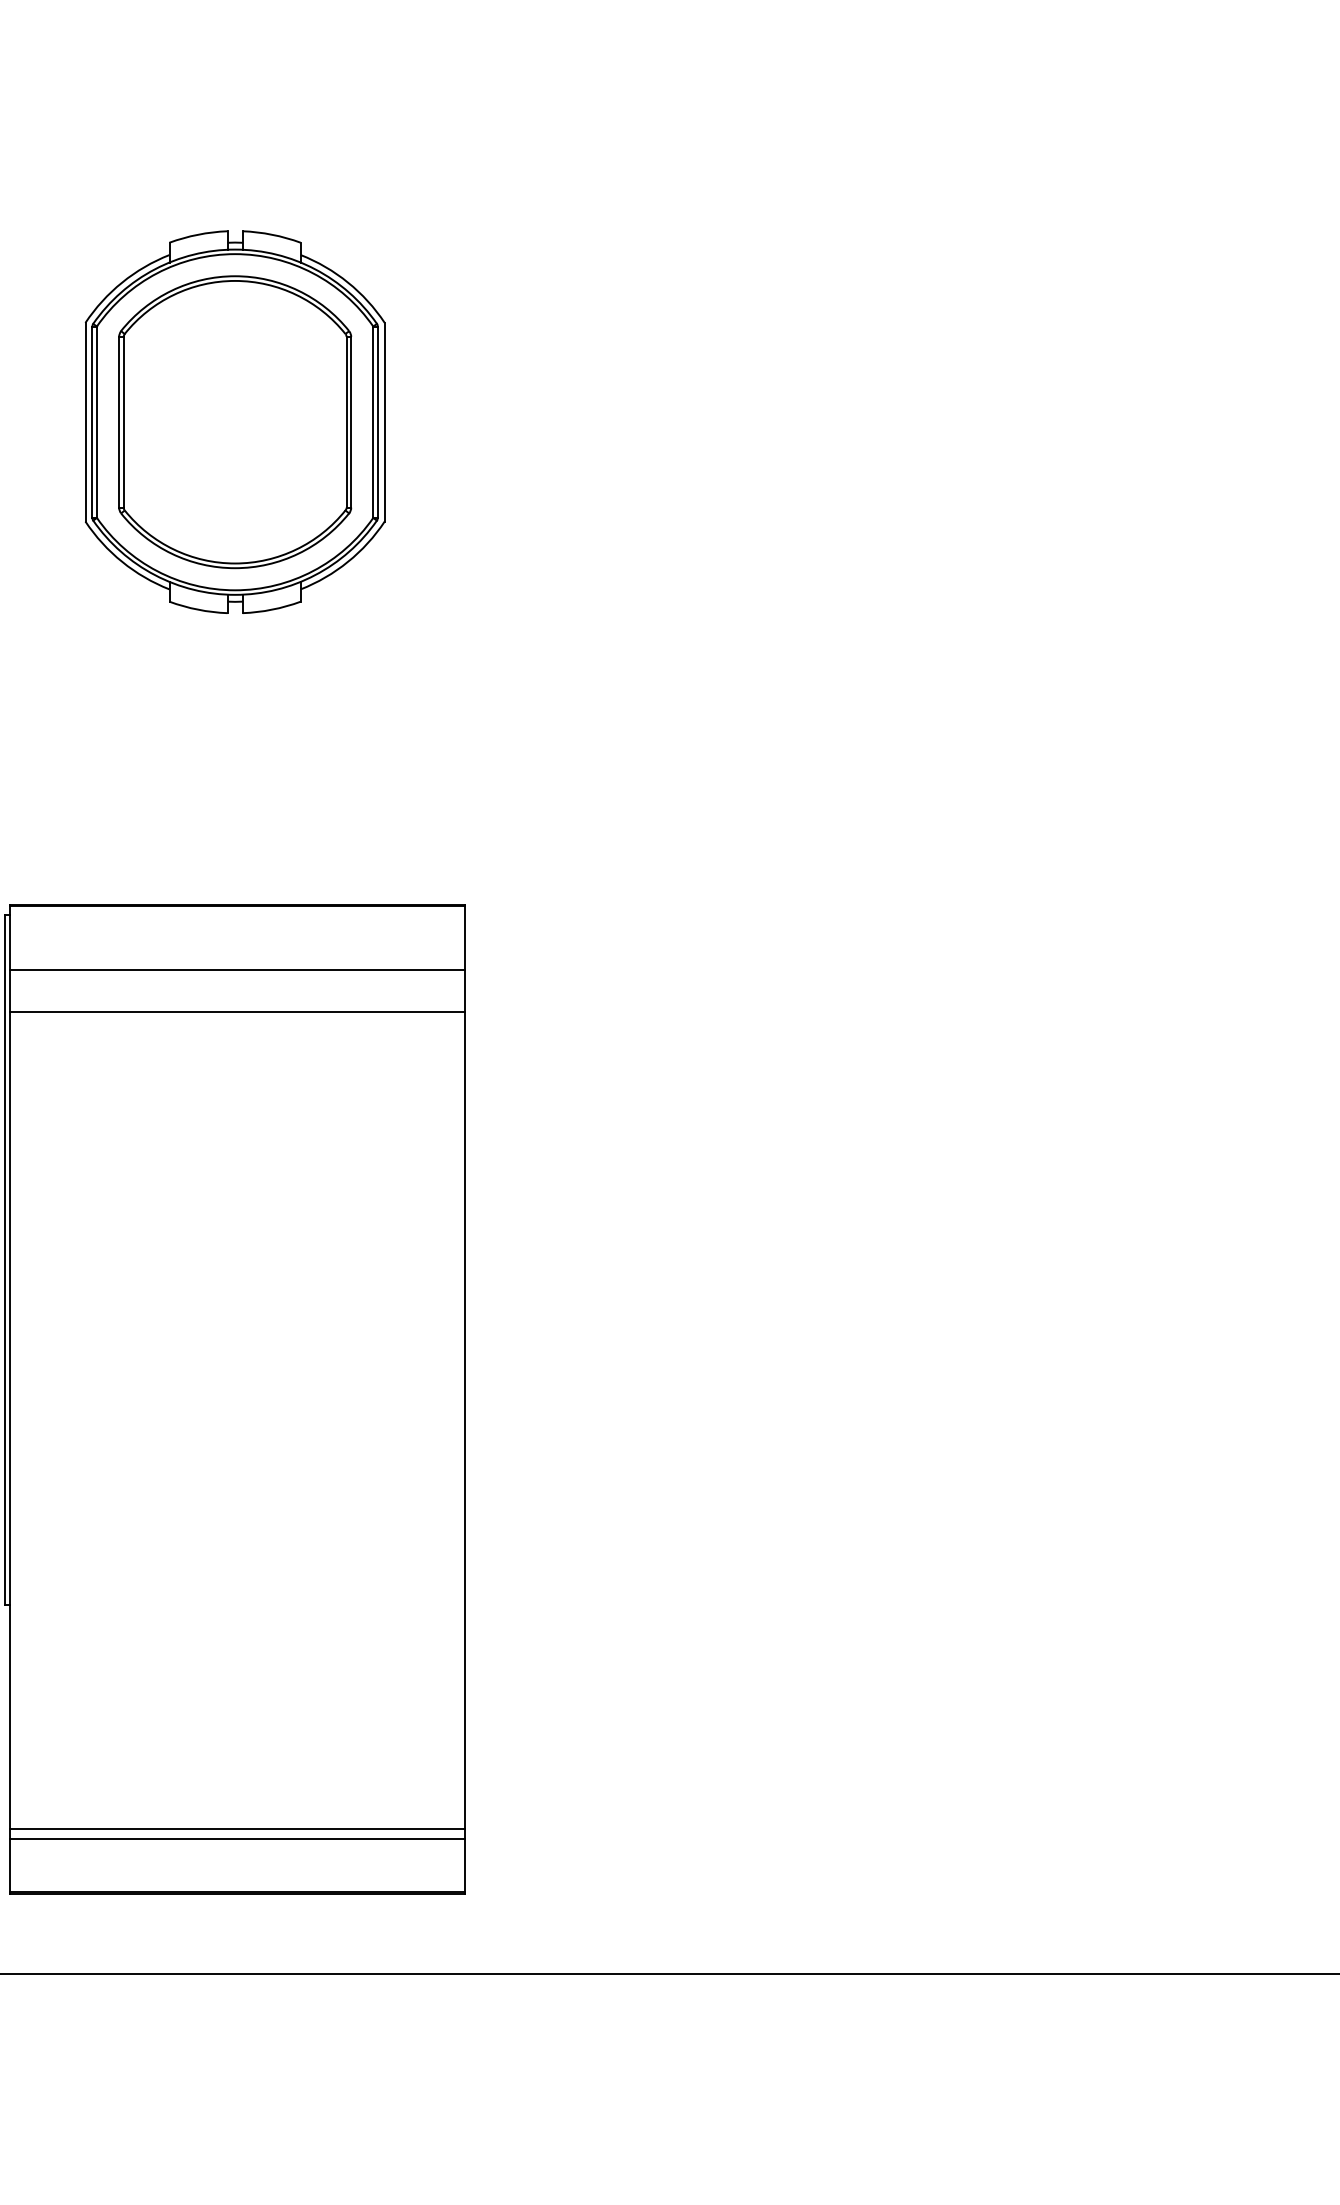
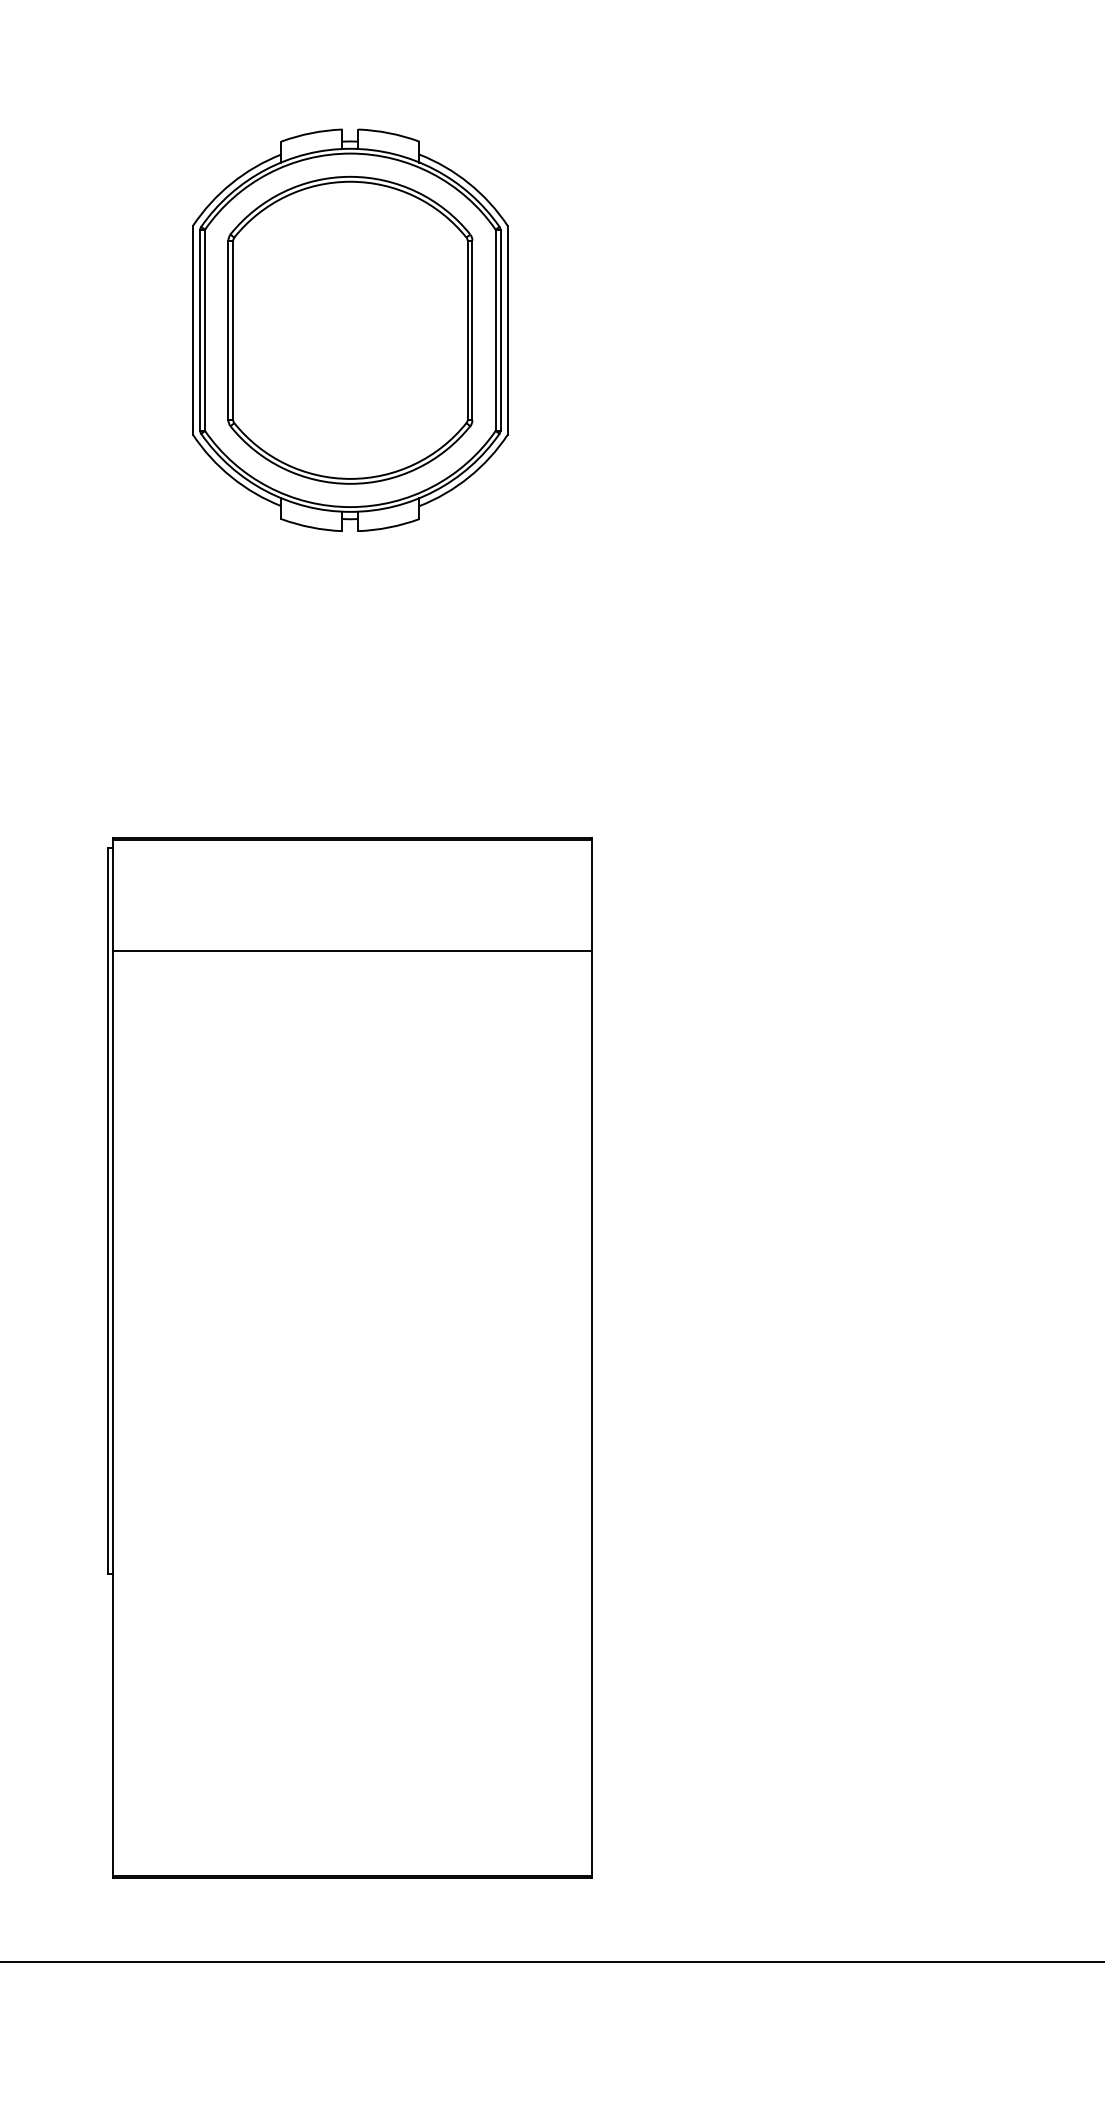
line: (237, 969) -> (352, 905), removed
line: (237, 1829) -> (352, 1810), removed
line: (237, 1839) -> (352, 1820), removed

